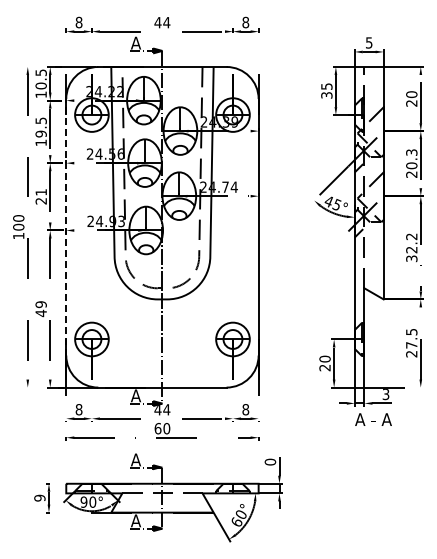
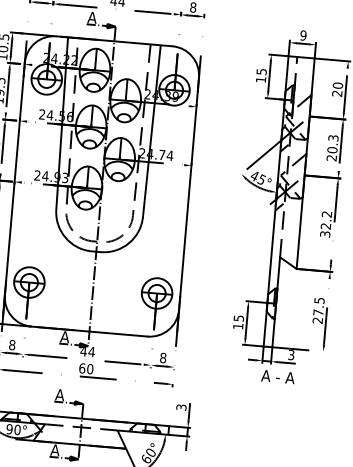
text: (368, 42) -> (302, 35), 5 -> 9
text: (326, 95) -> (260, 79), 35 -> 15
line: (66, 226) -> (15, 178), dashed -> solid
text: (324, 363) -> (238, 322), 20 -> 15
text: (270, 461) -> (181, 406), 0 -> 3

